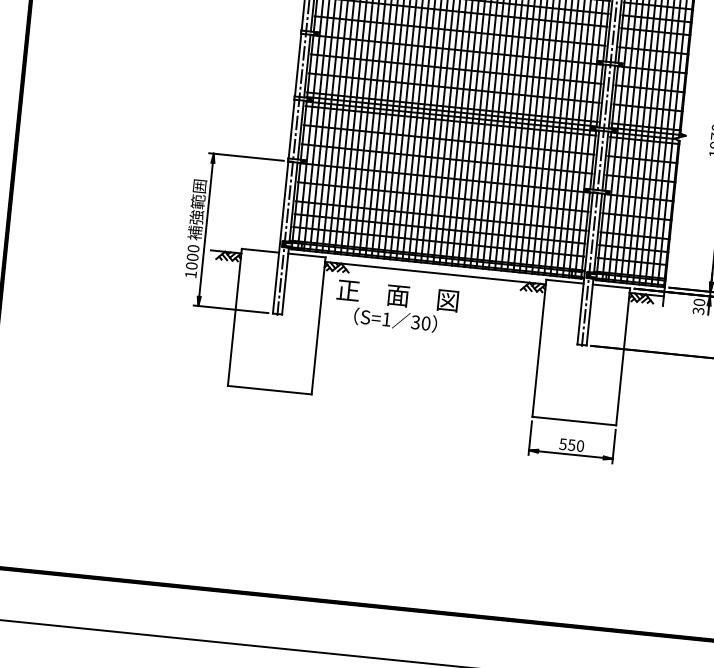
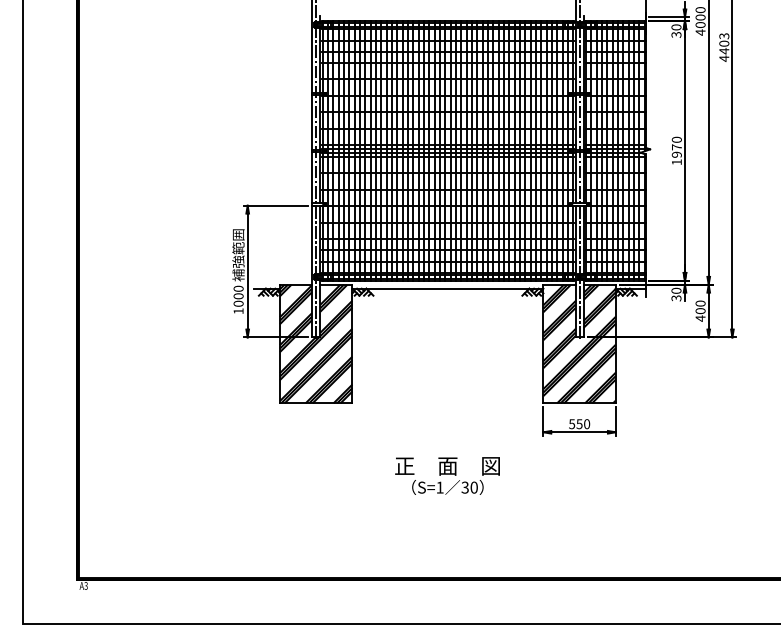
text: (396, 306) -> (447, 475), moved
hatch: (276, 320) -> (315, 343), added
hatch: (581, 351) -> (579, 343), added

